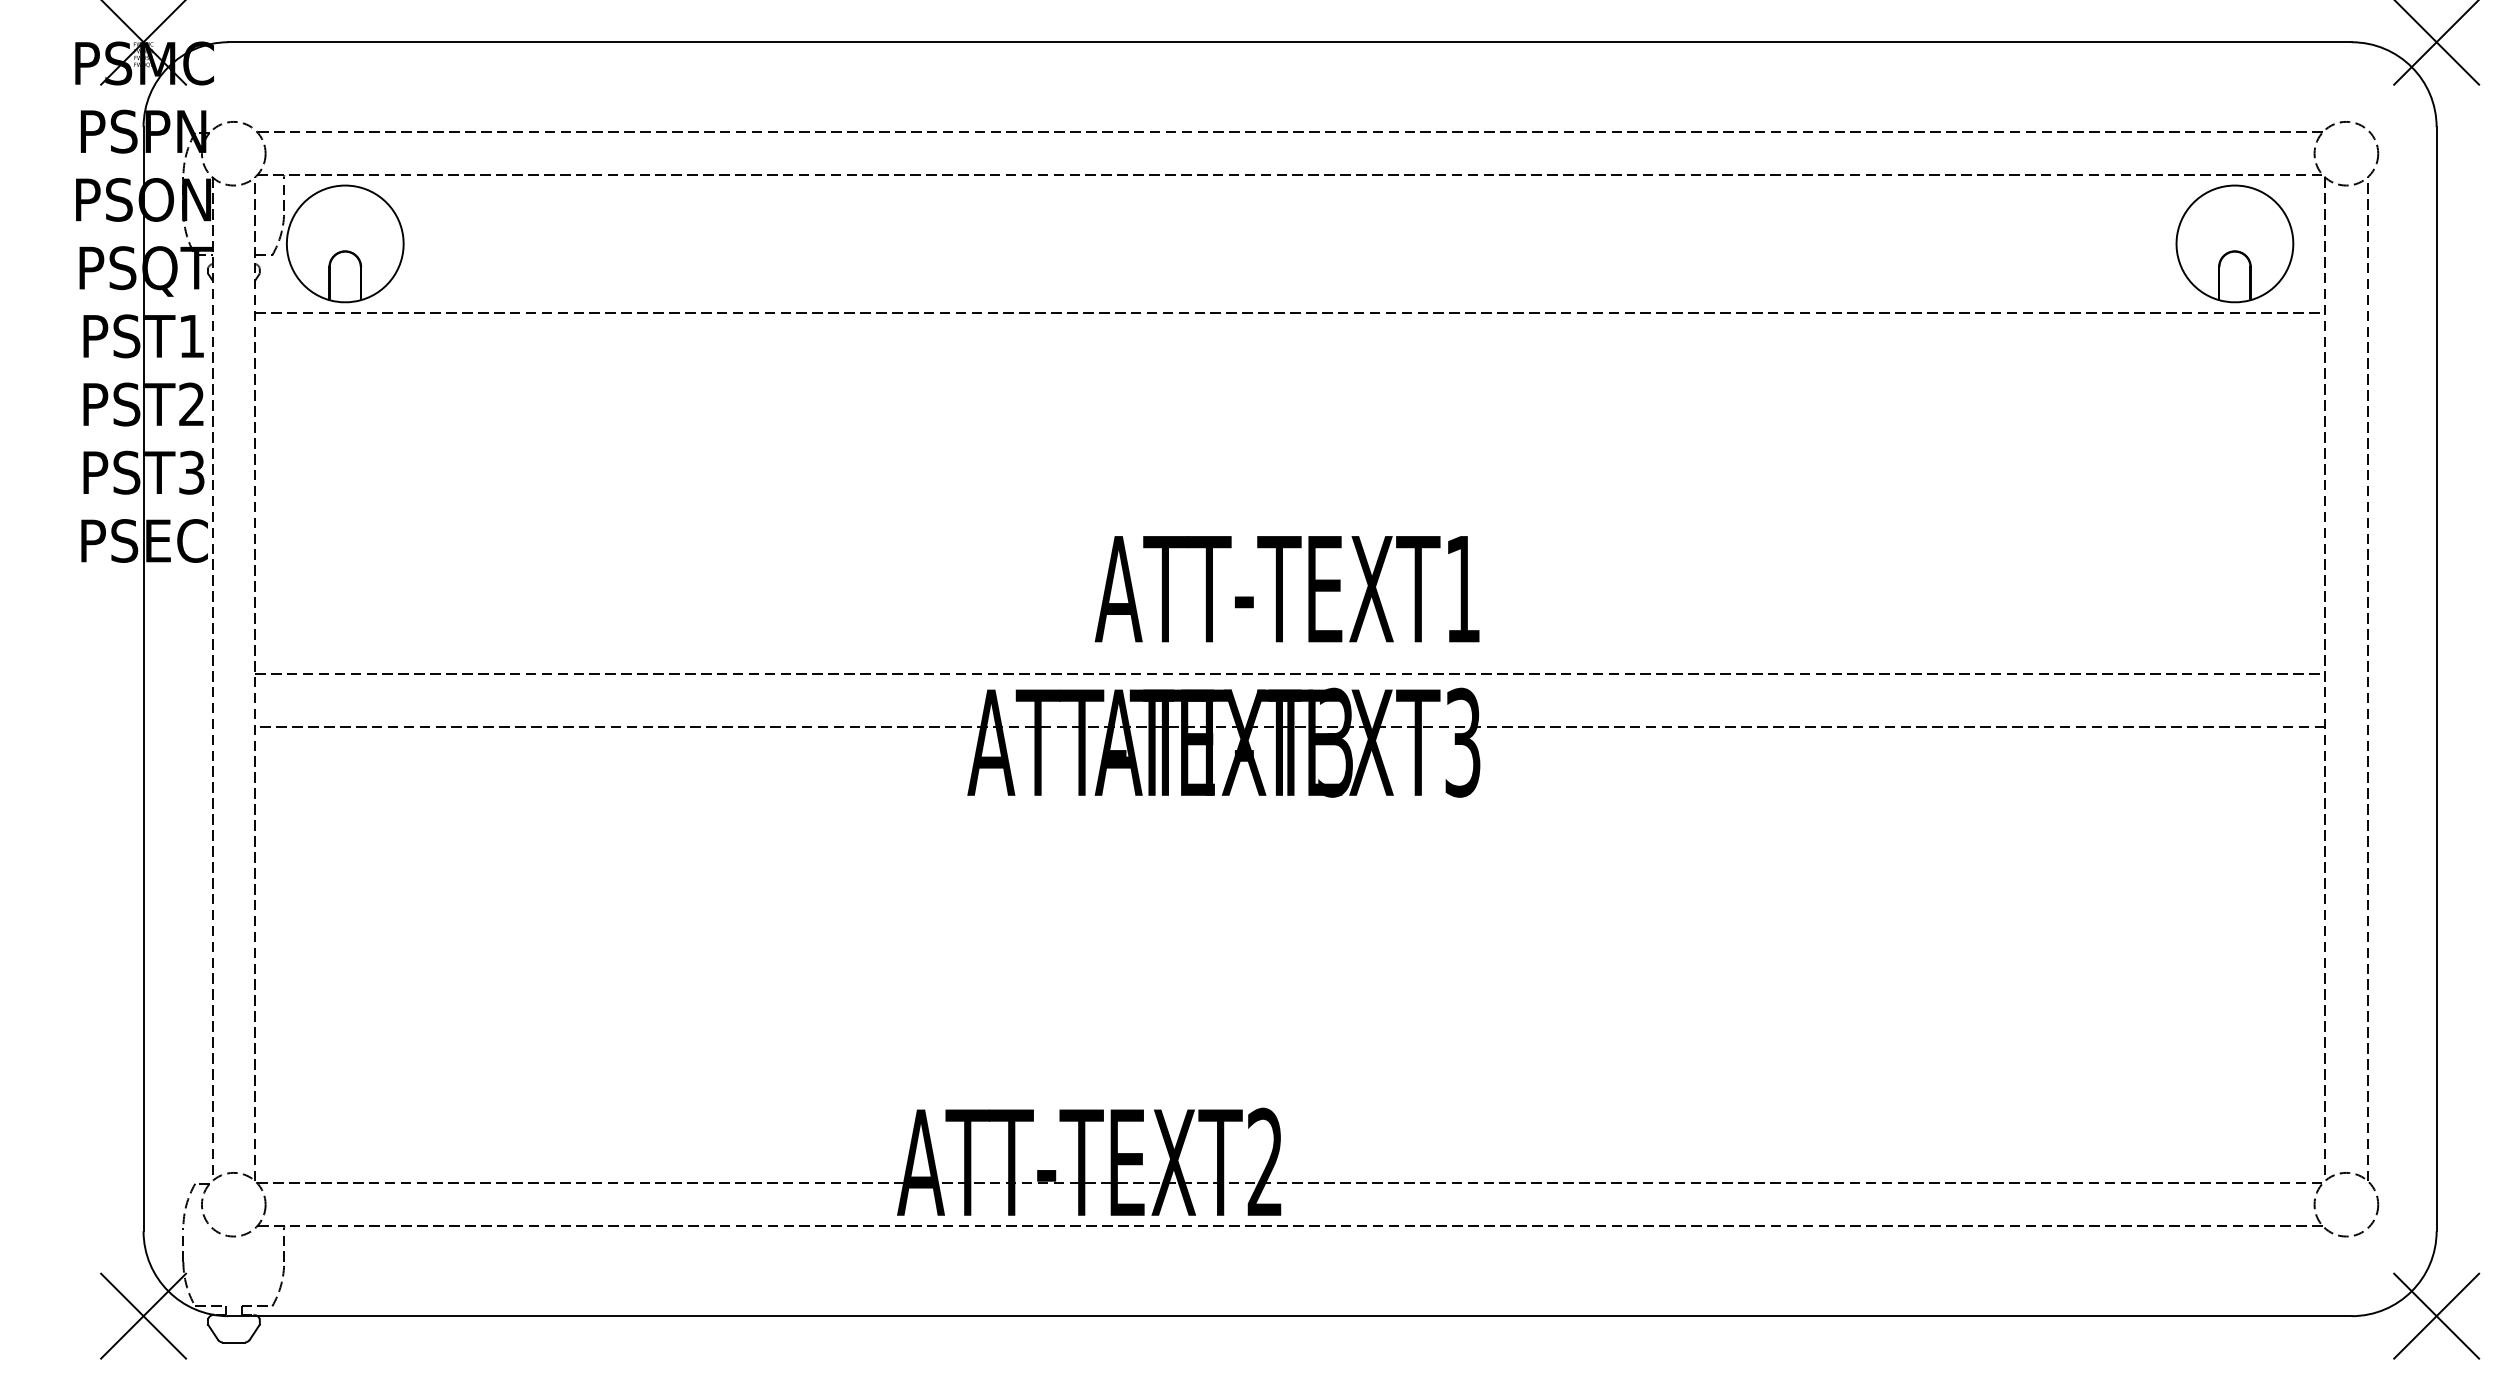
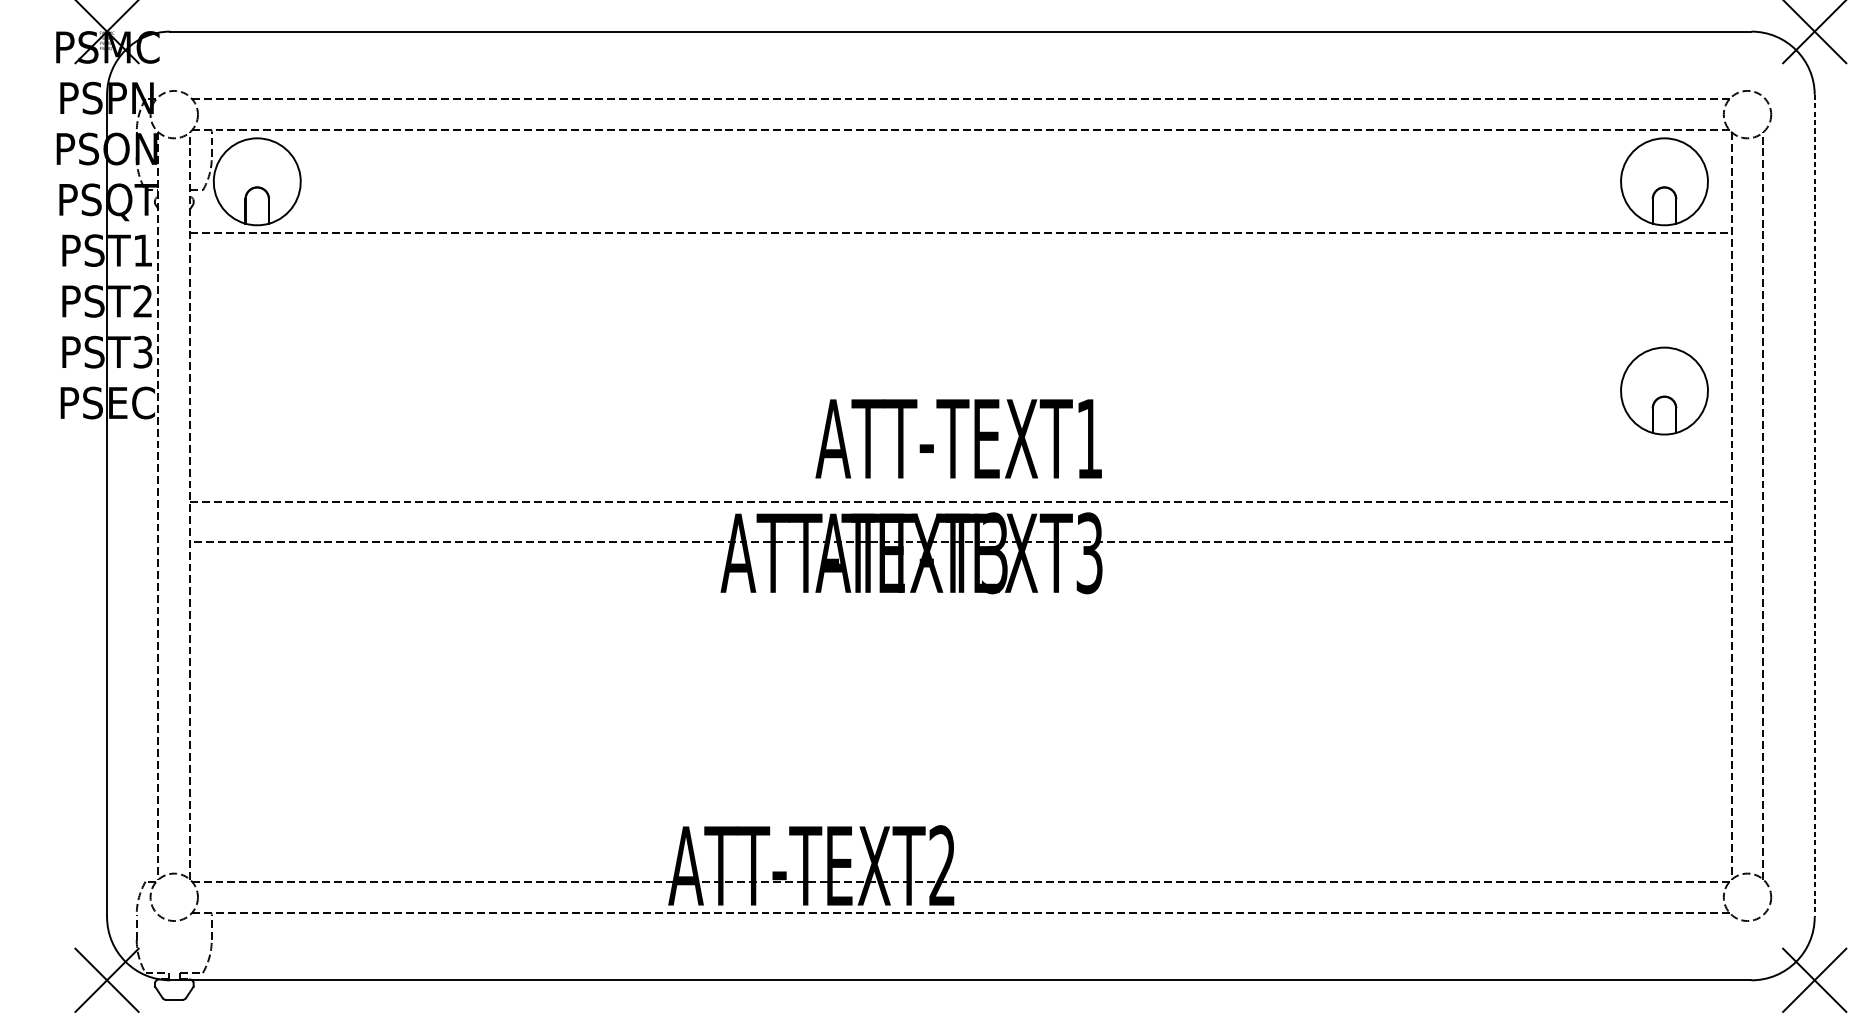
part: (2234, 524) -> (1664, 390), added
line: (2436, 679) -> (1814, 506), solid -> dashed

